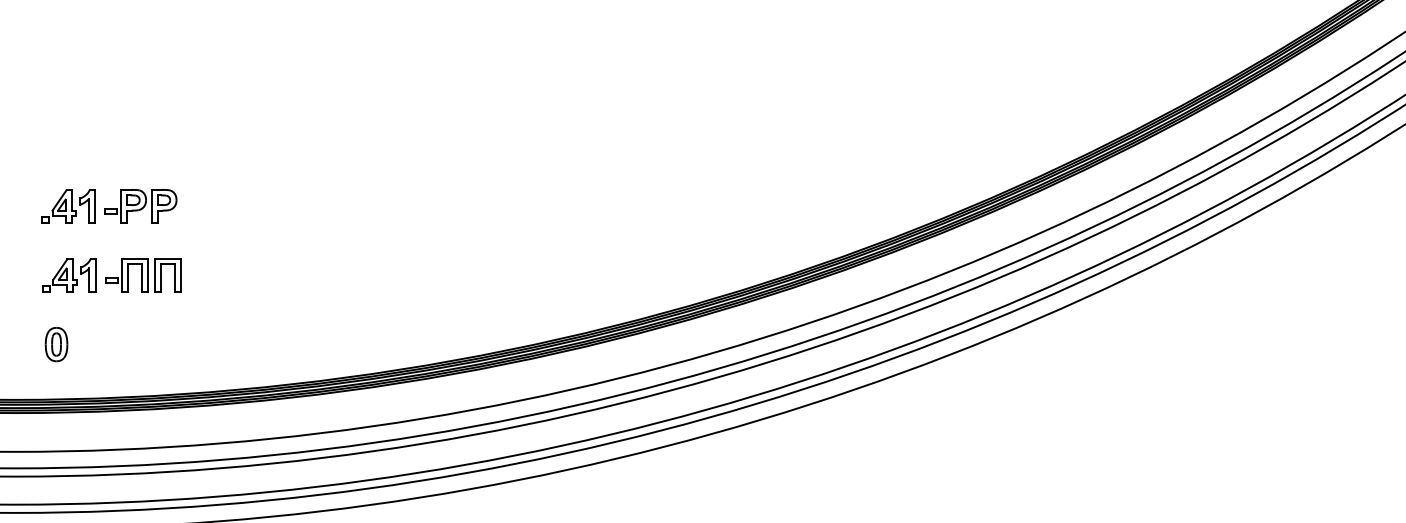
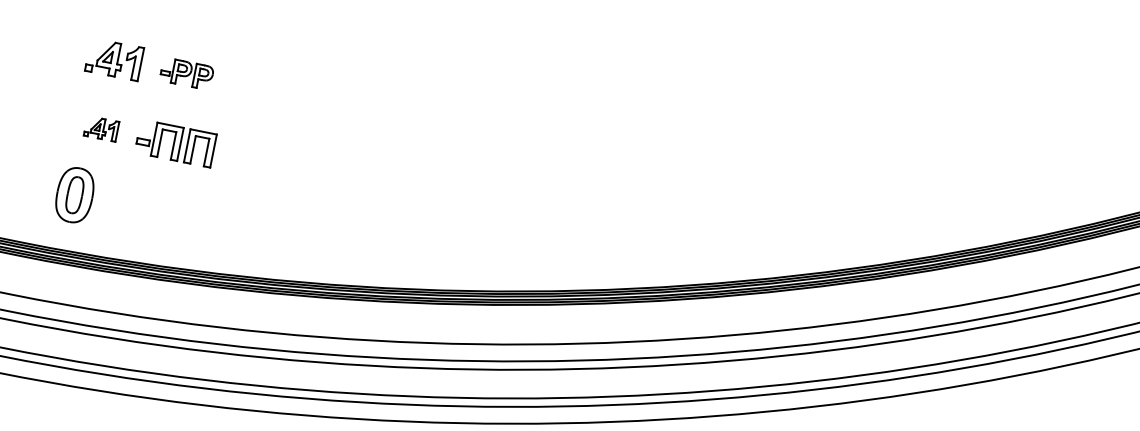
part: (140, 206) -> (186, 73), size x0.7
part: (69, 275) -> (101, 128), size x0.6
part: (56, 344) -> (74, 195), size x1.6

